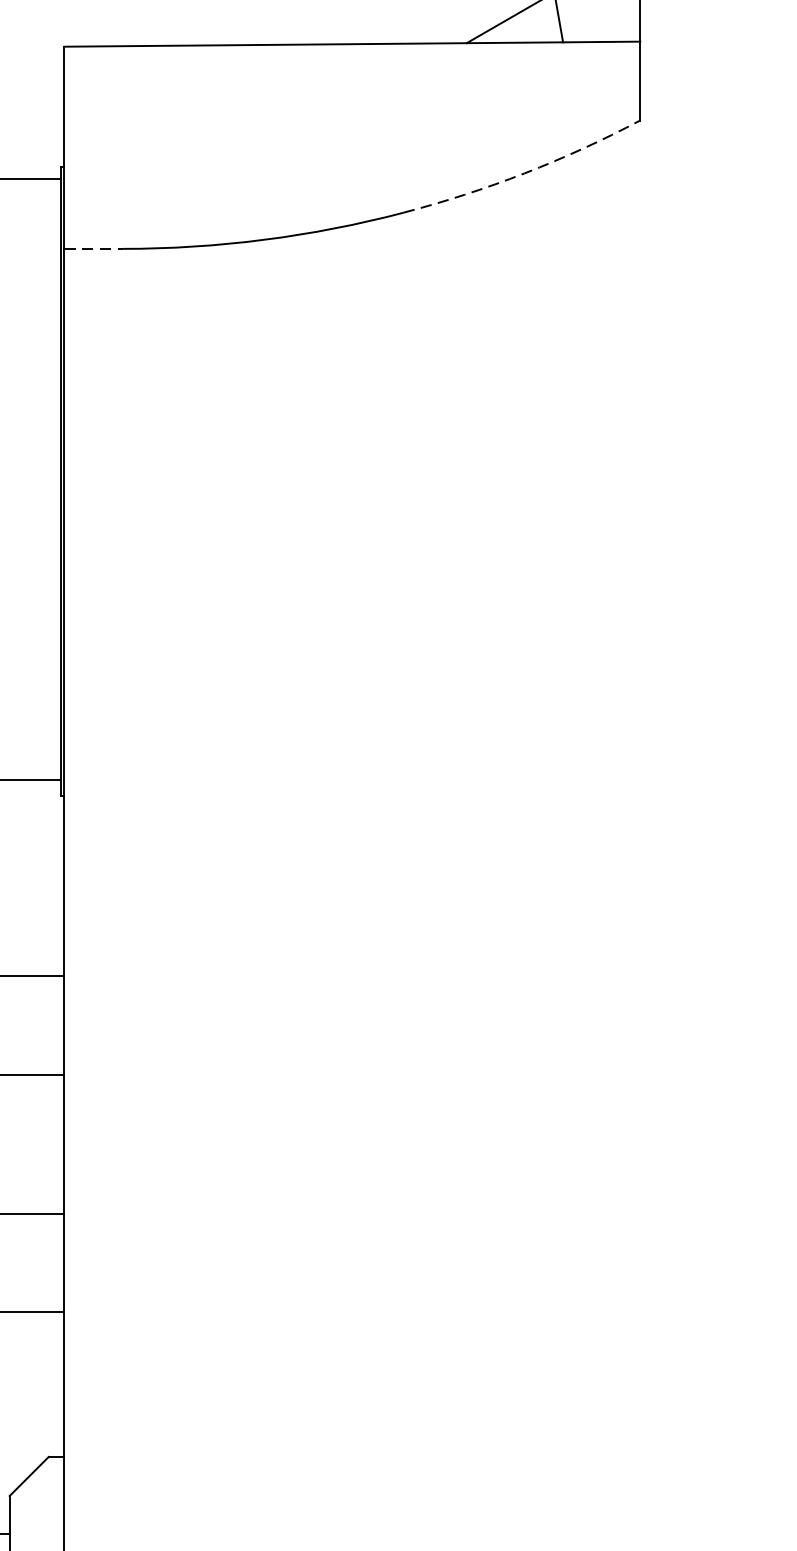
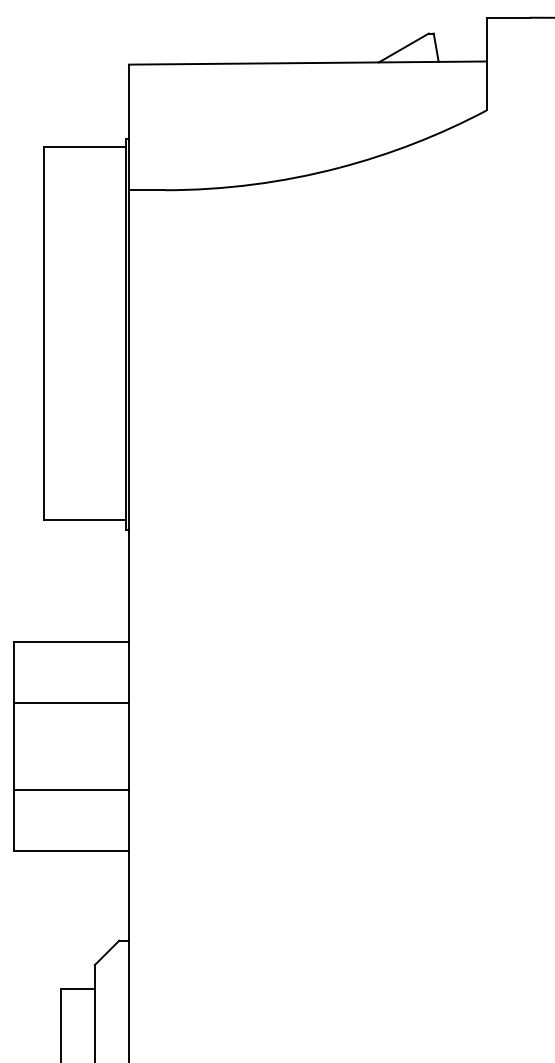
arc: (524, 173) -> (414, 143), dashed -> solid
line: (94, 249) -> (147, 190), dashed -> solid

